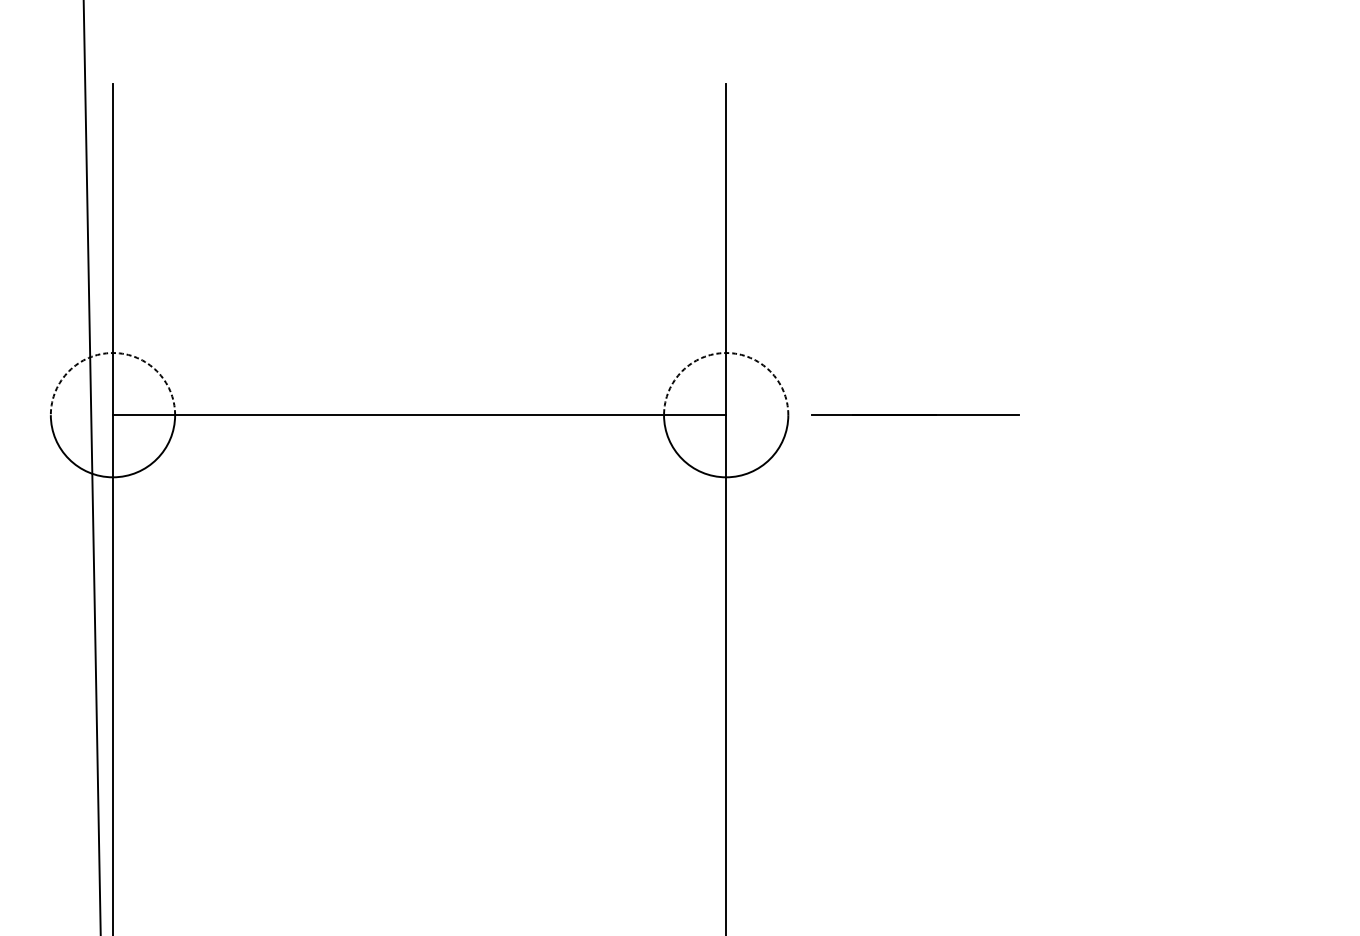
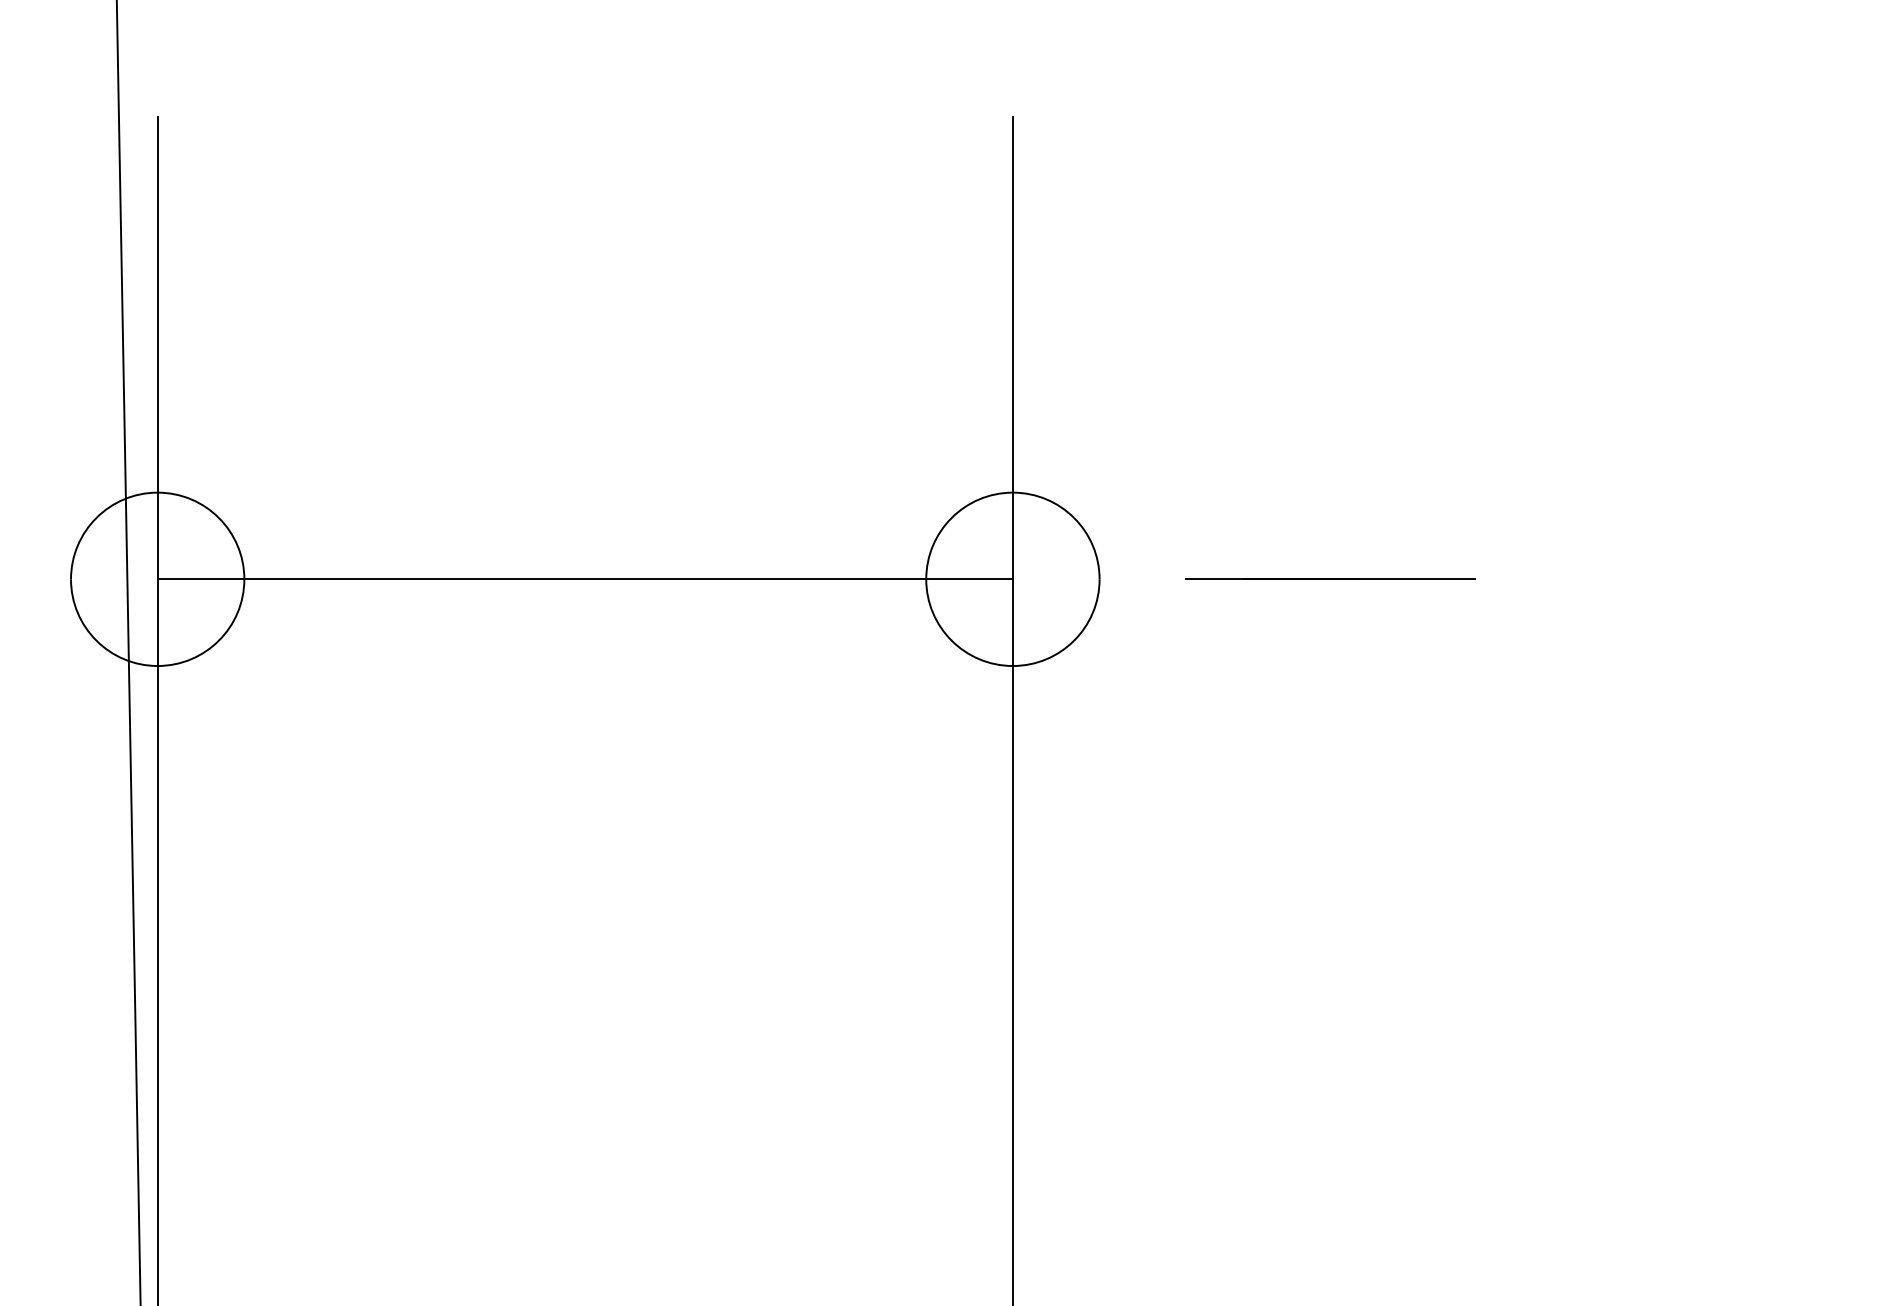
arc: (112, 352) -> (157, 492), dashed -> solid
arc: (725, 352) -> (1012, 492), dashed -> solid
line: (915, 414) -> (1330, 578), moved

